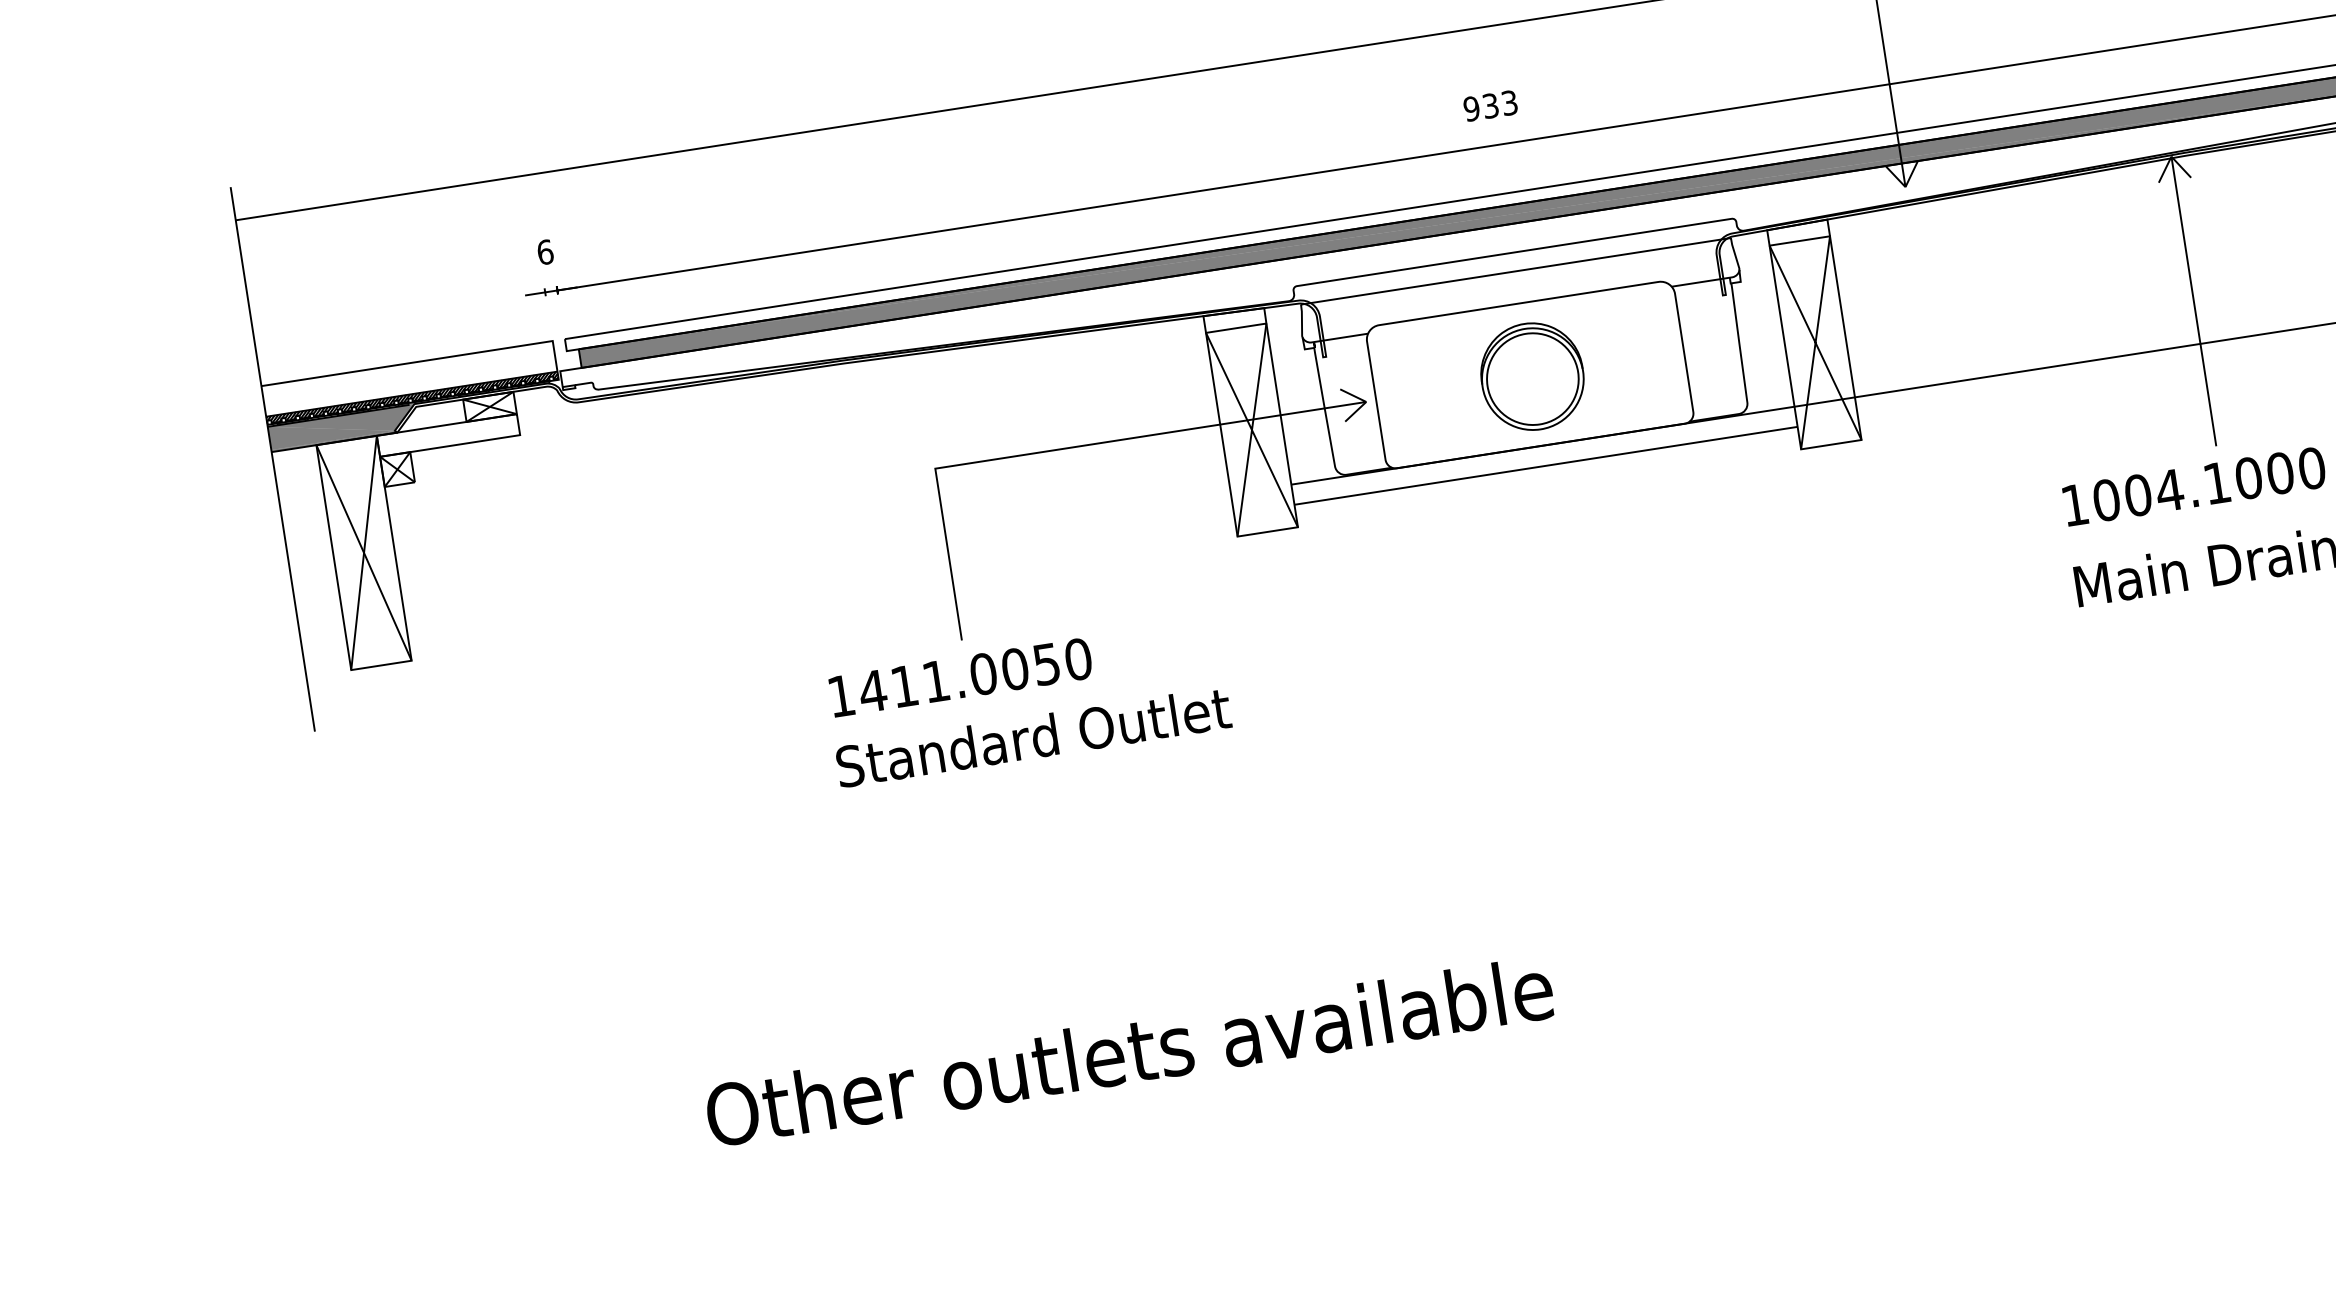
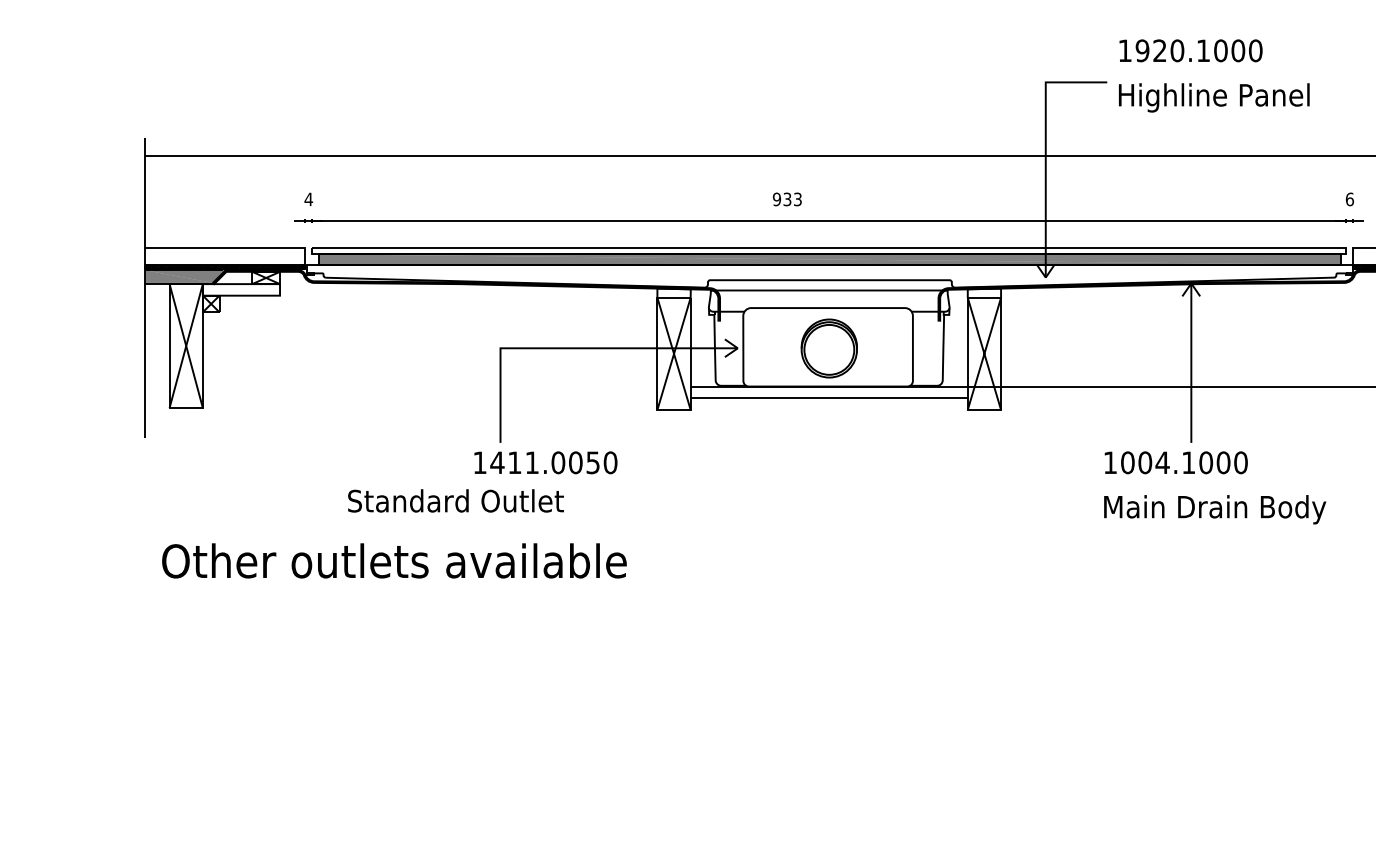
text: (1490, 106) -> (787, 199), moved
text: (544, 252) -> (308, 199), 6 -> 4
text: (960, 677) -> (545, 462), moved
text: (1032, 736) -> (455, 500), moved
text: (1129, 1050) -> (394, 560), moved

